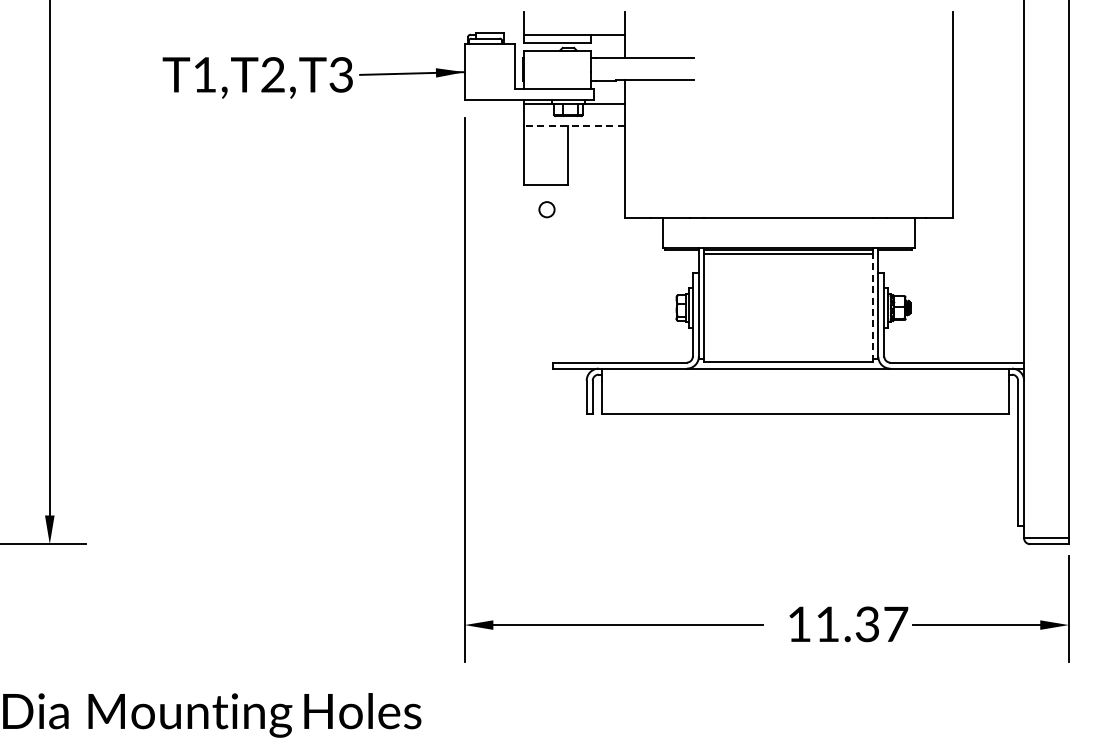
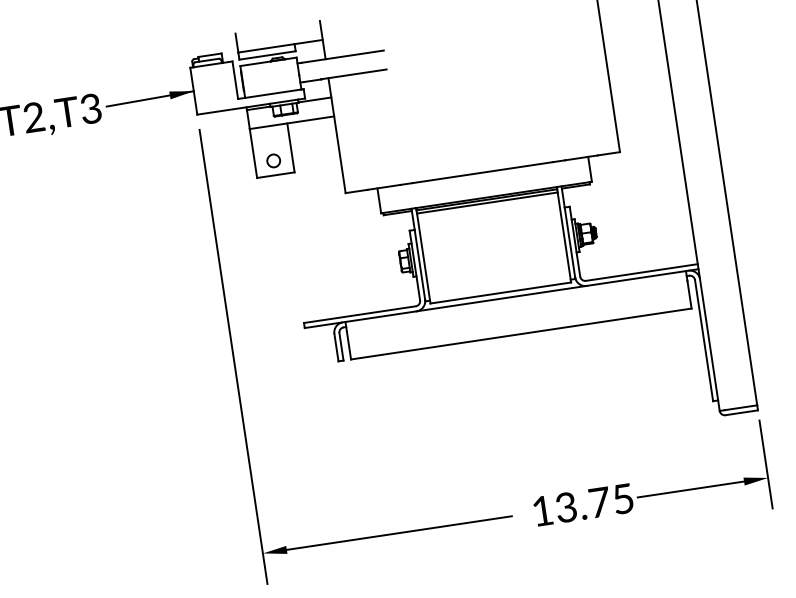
line: (573, 126) -> (291, 123), dashed -> solid
circle: (546, 209) -> (273, 160), moved
line: (872, 308) -> (564, 237), dashed -> solid
text: (862, 624) -> (595, 503), 11.37 -> 13.75

